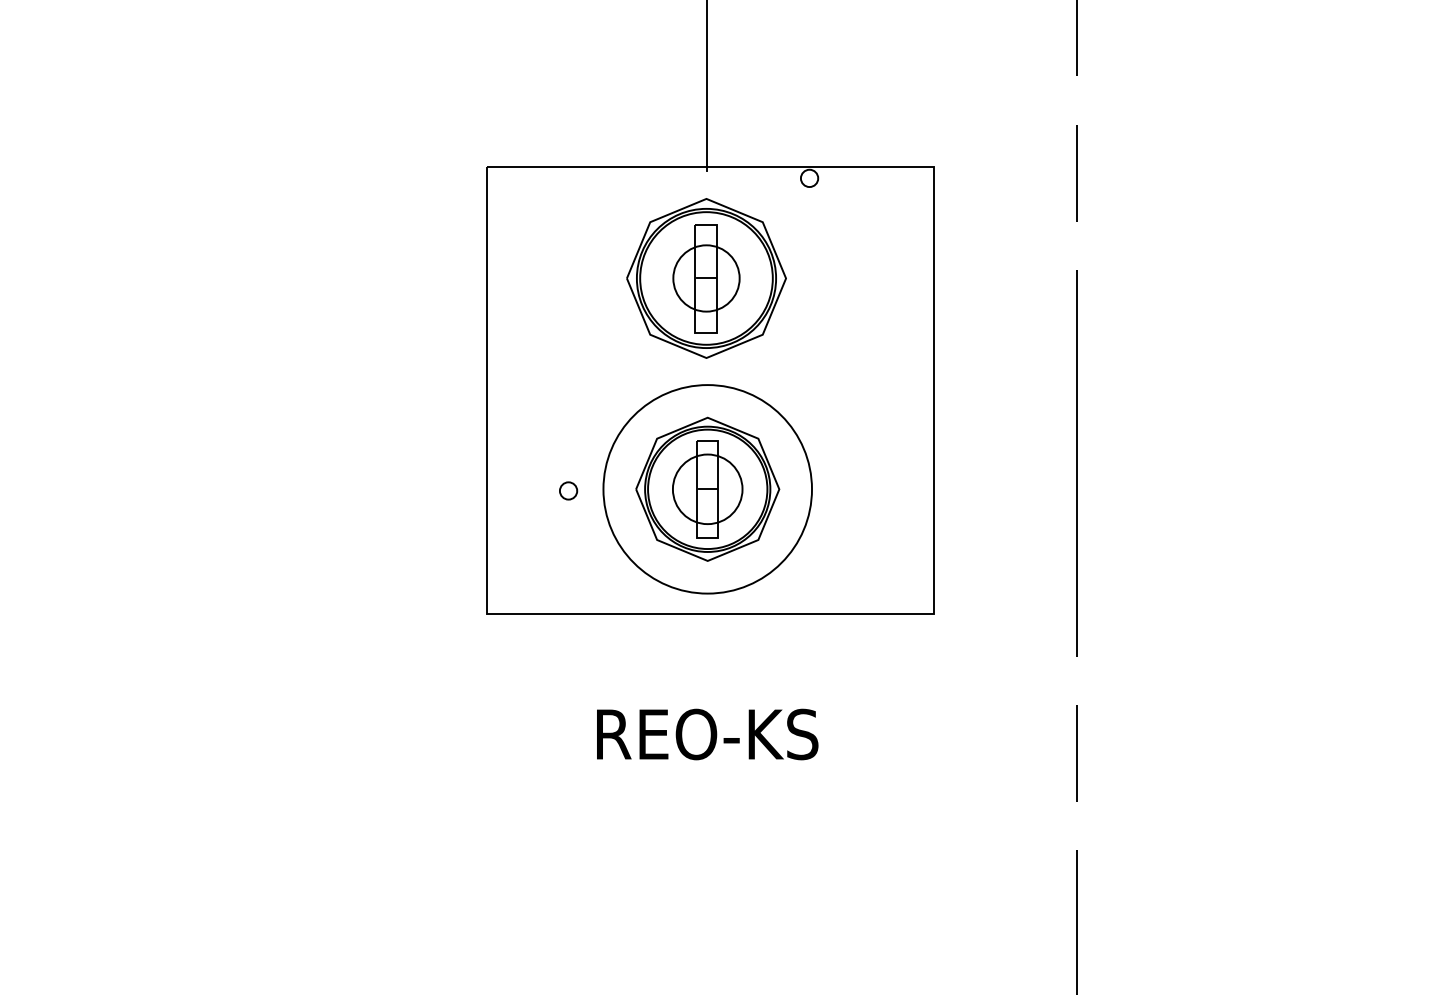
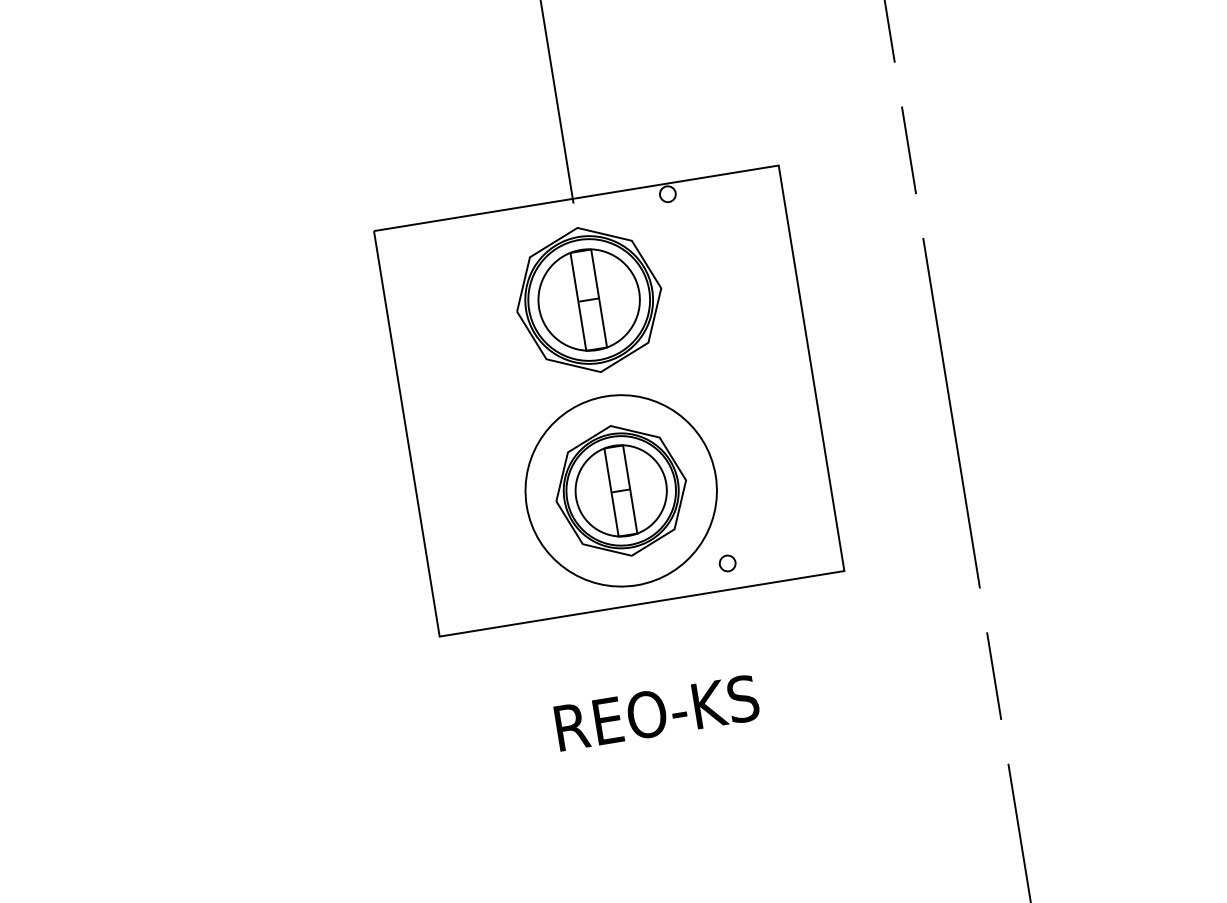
circle: (706, 278) -> (589, 300), size x1.67
circle: (707, 489) -> (621, 491), size x1.43
circle: (568, 490) -> (727, 563), moved

